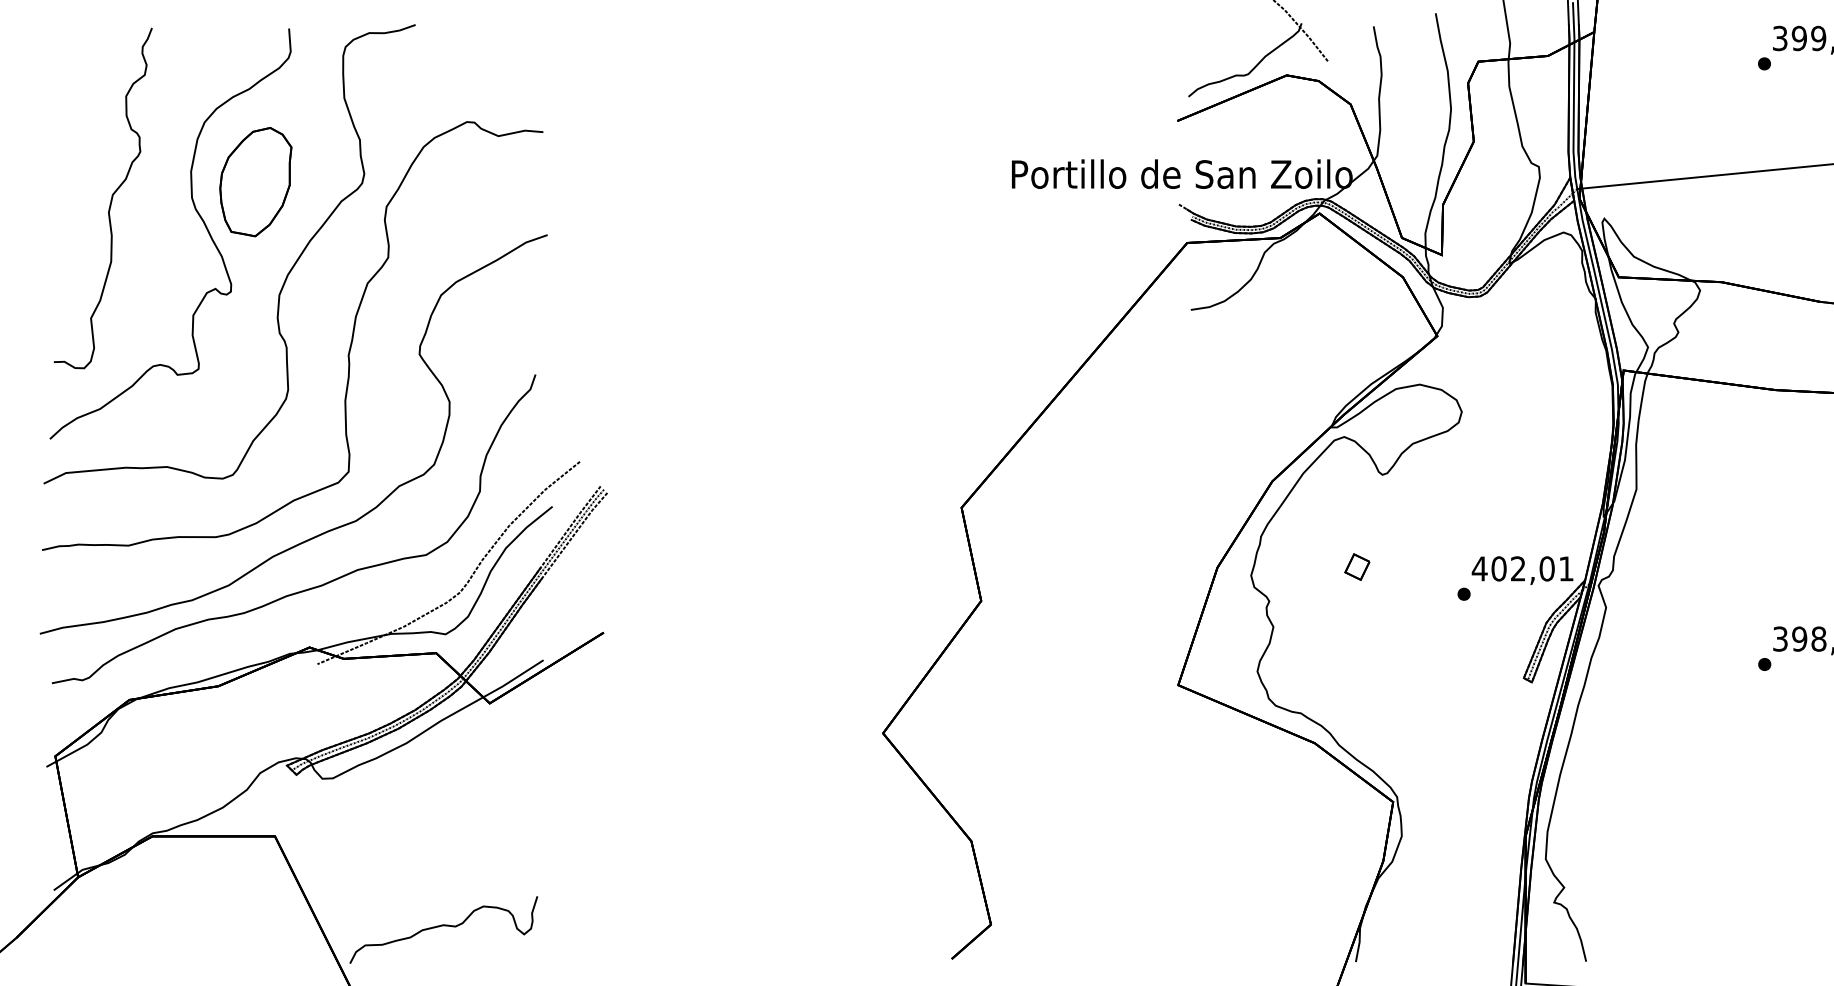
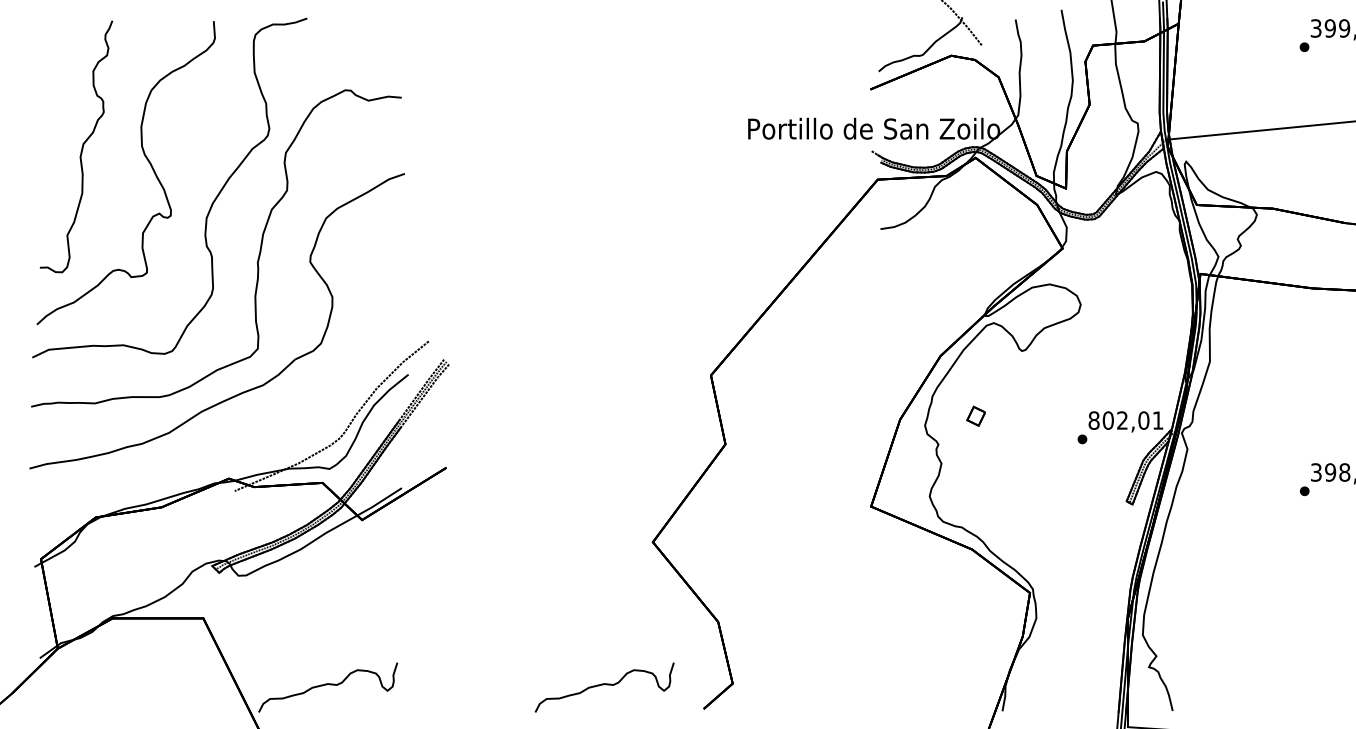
part: (255, 182) -> (188, 134), removed
part: (1357, 566) -> (976, 415), moved
text: (1479, 568) -> (1093, 420), 402,01 -> 802,01
part: (311, 587) -> (230, 434), removed
part: (817, 929) -> (604, 687), added

